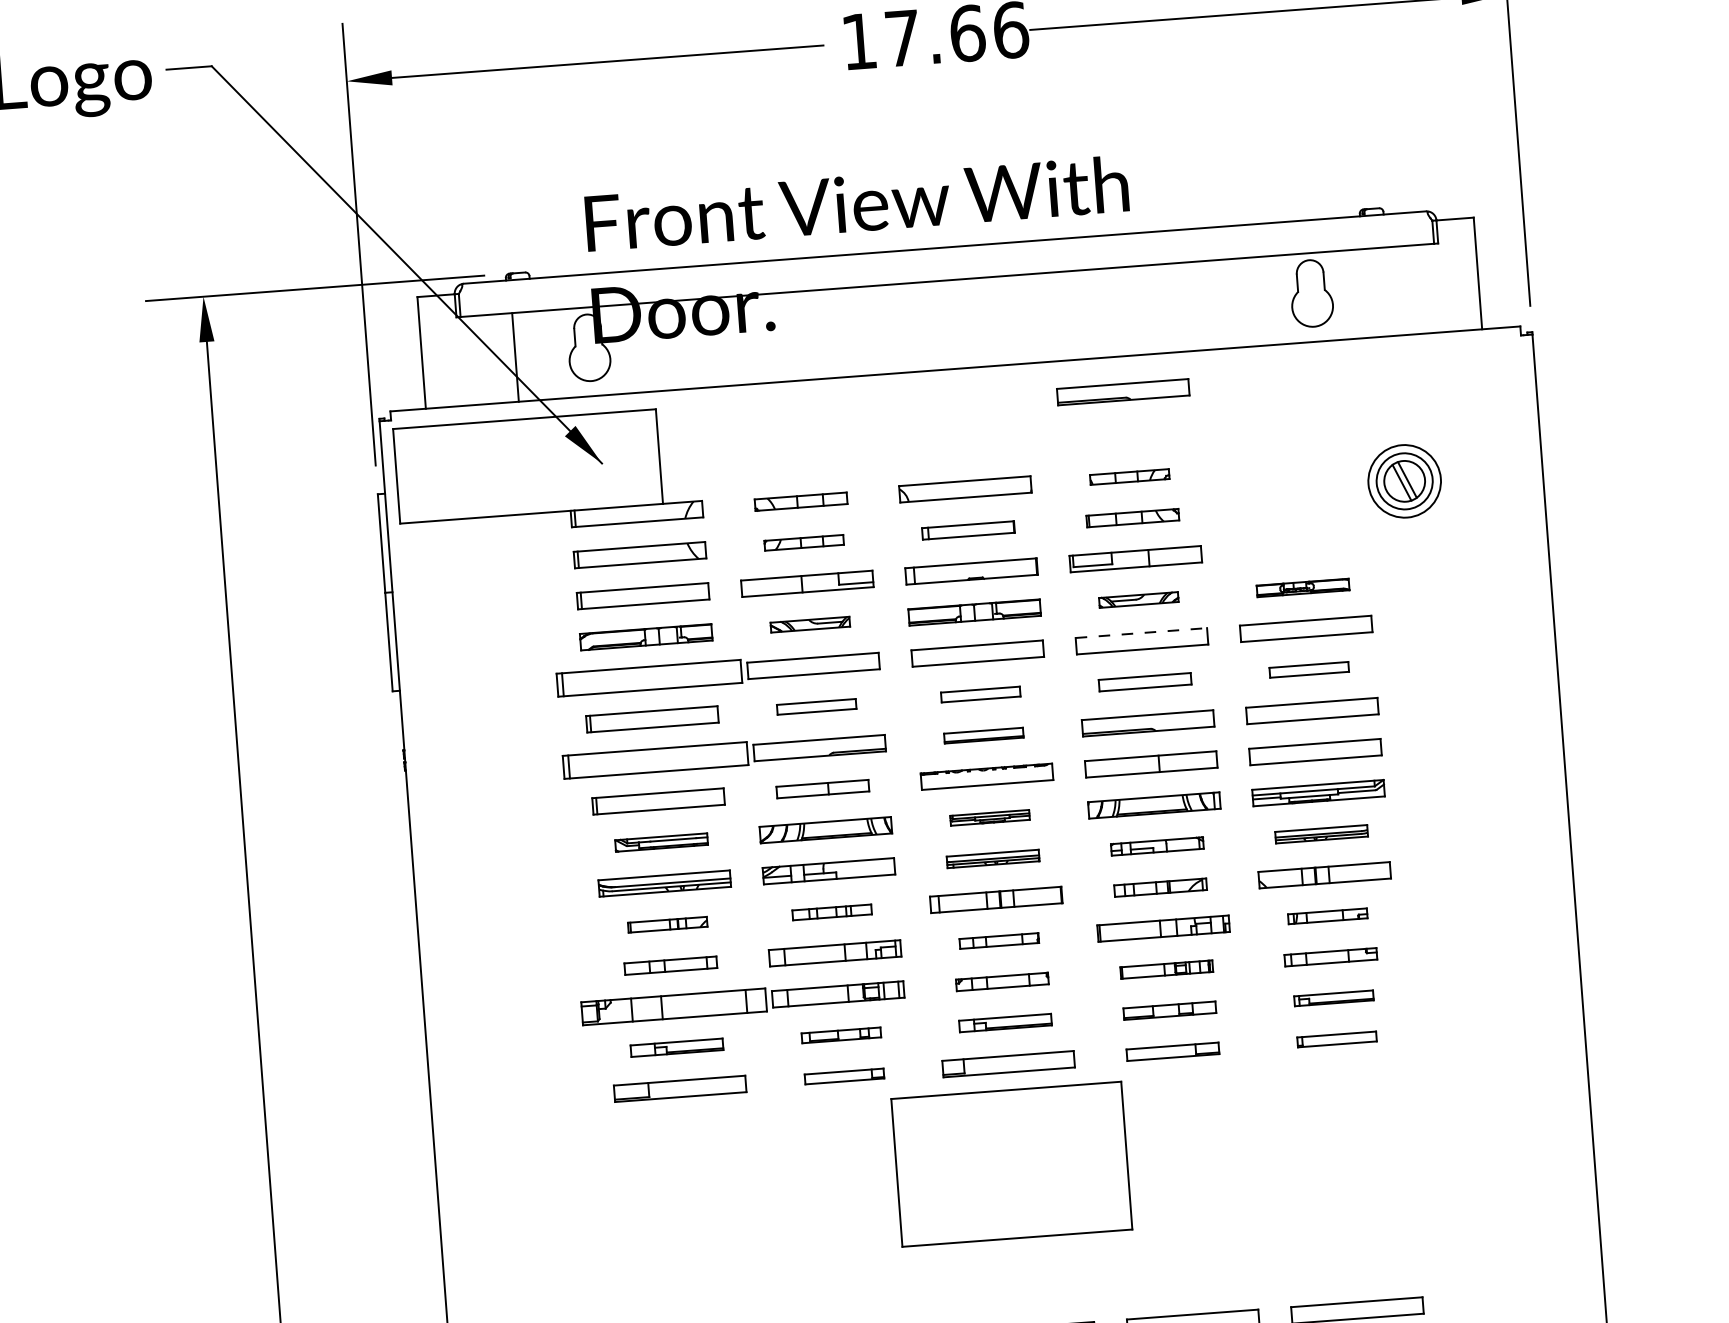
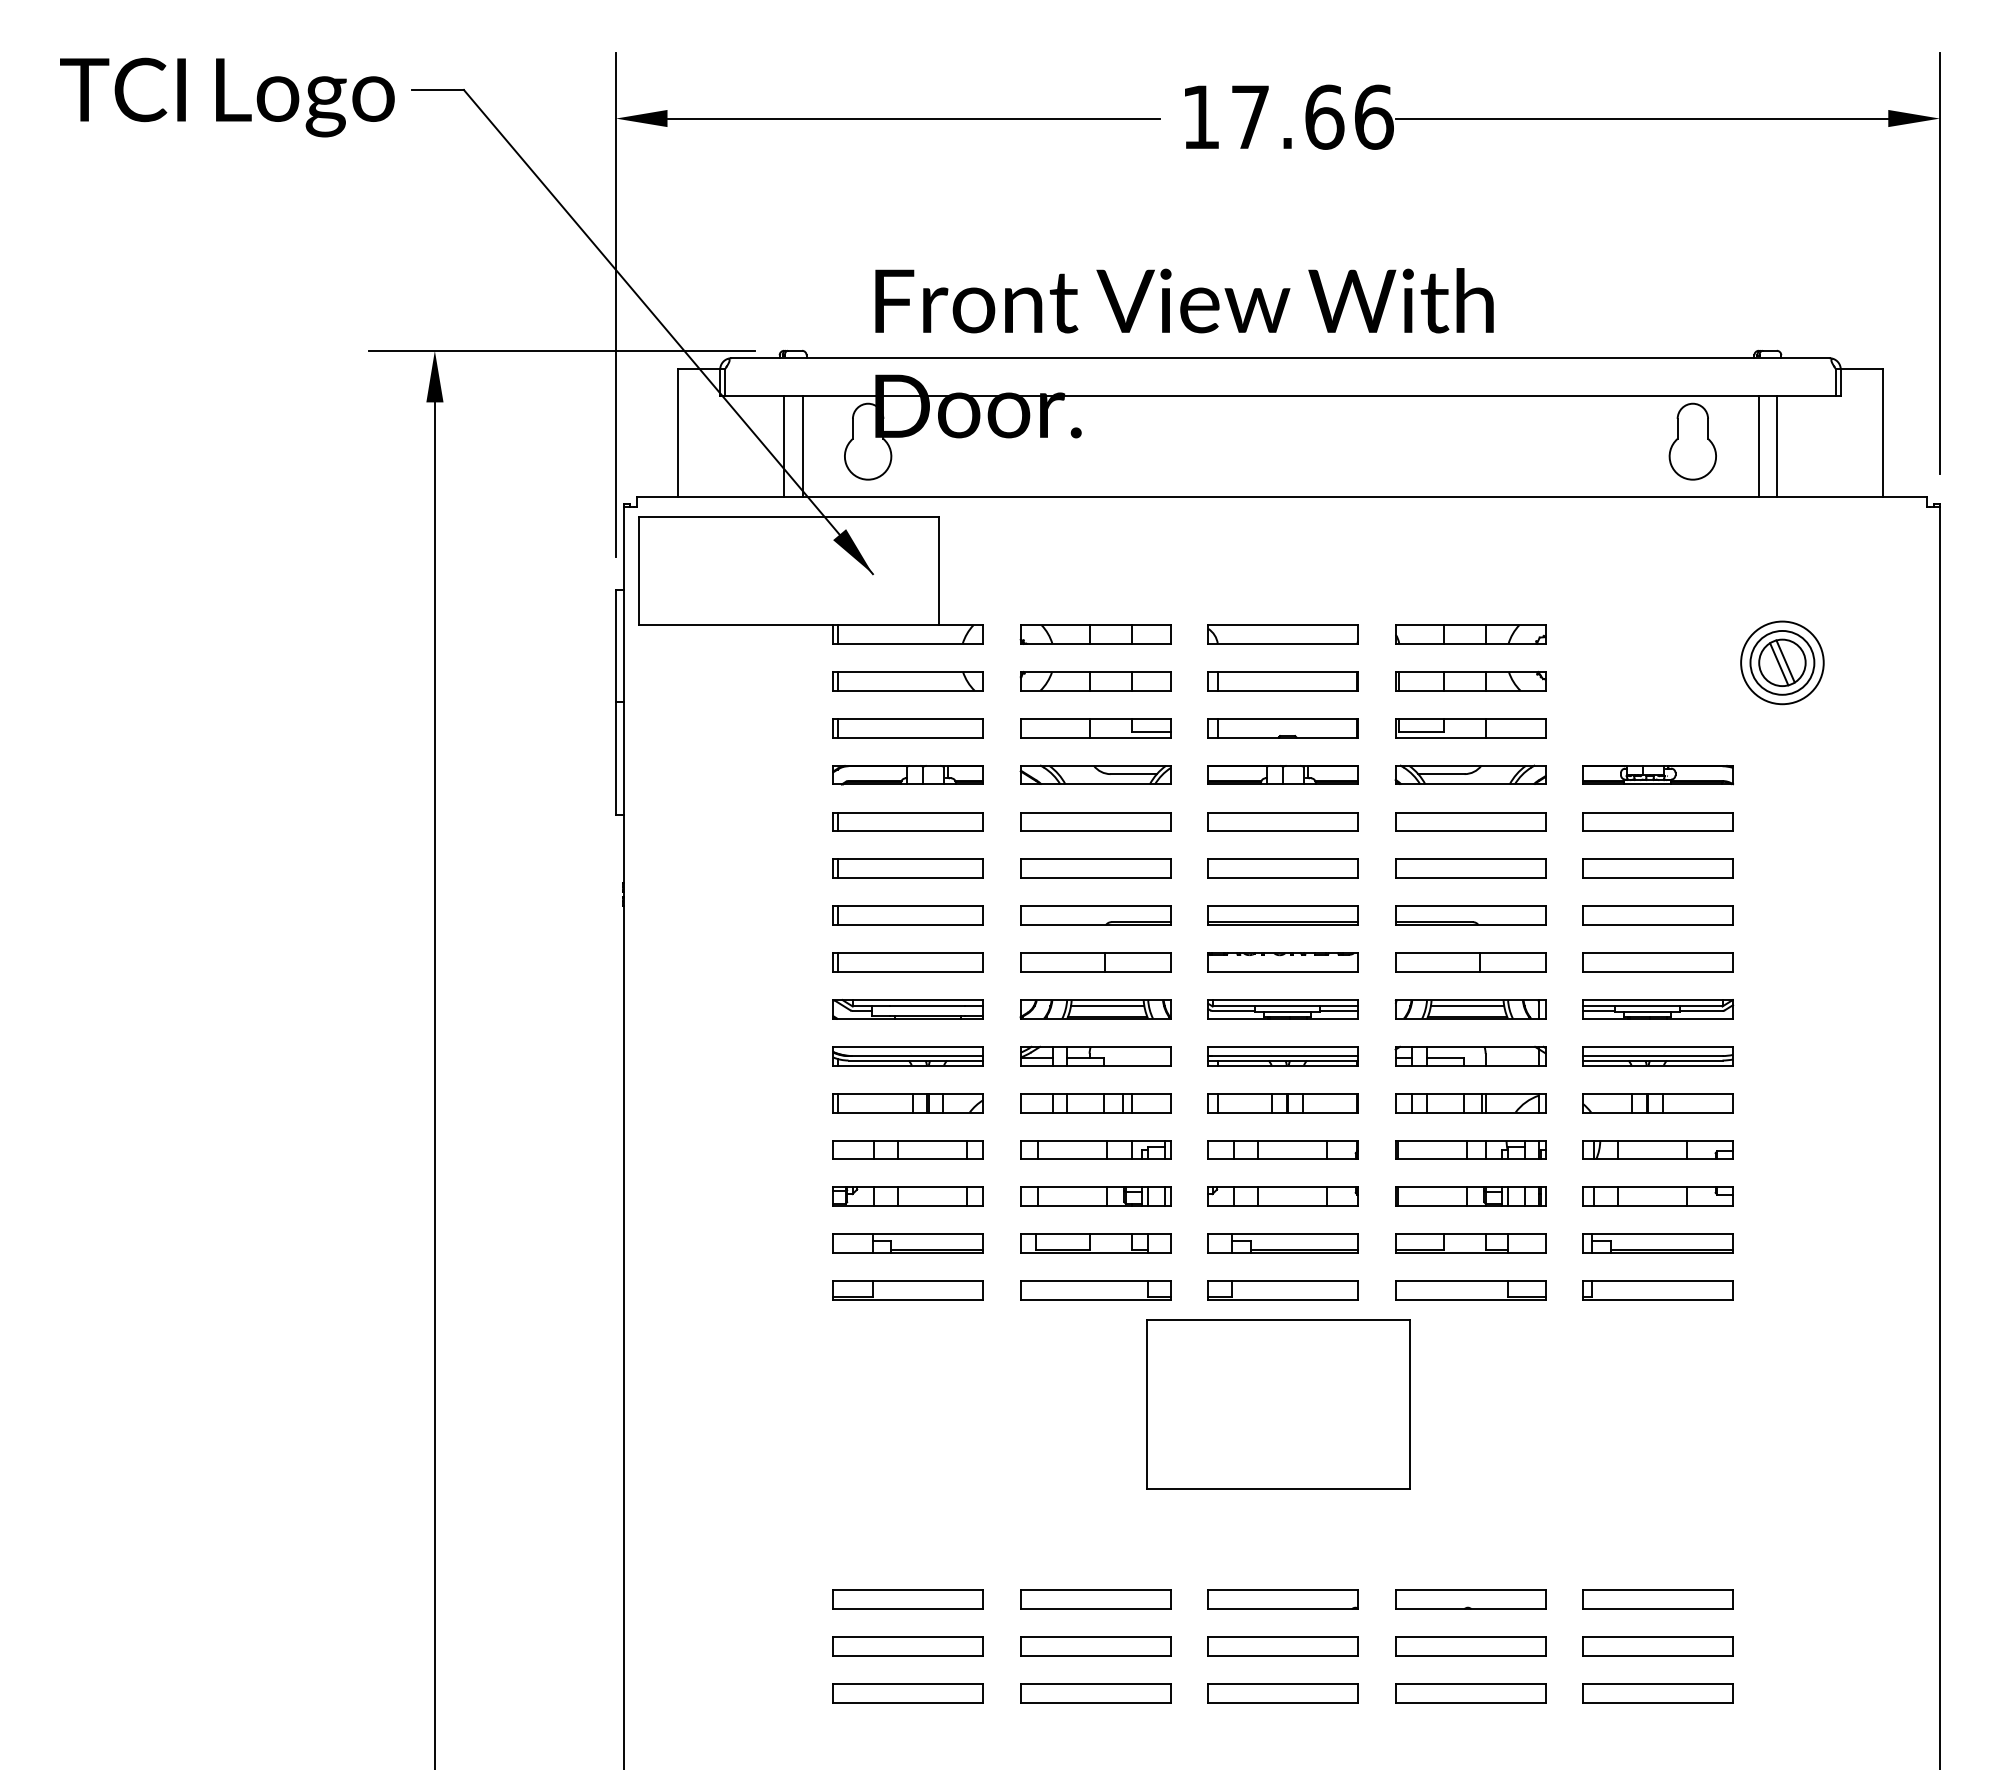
line: (1386, 291) -> (1777, 445), added
line: (1369, 292) -> (1758, 445), added
line: (531, 355) -> (802, 445), added
part: (1123, 392) -> (1470, 537), removed
part: (1129, 477) -> (1470, 634), size x1.67
part: (800, 501) -> (1095, 634), size x1.43
part: (1132, 518) -> (1470, 681), size x1.43
part: (967, 530) -> (1282, 681), size x1.43
part: (804, 542) -> (1095, 681), size x1.67
part: (1302, 588) -> (1657, 775), size x1.43
part: (1138, 599) -> (1470, 774), size x1.67
part: (810, 624) -> (1095, 774), size x1.67
line: (1141, 632) -> (1470, 812), dashed -> solid
part: (1308, 669) -> (1657, 868), size x1.67
part: (648, 677) -> (907, 821), size x0.71
part: (1144, 682) -> (1470, 868), size x1.43
part: (980, 694) -> (1282, 868), size x1.67
part: (816, 706) -> (1095, 868), size x1.67
part: (983, 735) -> (1282, 915), size x1.67
part: (654, 760) -> (907, 915), size x0.71
part: (822, 789) -> (1095, 962), size x1.43
line: (1151, 803) -> (1467, 1006), added
part: (989, 817) -> (1282, 1009), size x1.67
line: (835, 826) -> (1107, 1006), added
part: (1321, 834) -> (1657, 1056), size x1.43
part: (660, 842) -> (907, 1009), size x1.43
part: (1157, 845) -> (1470, 1055), size x1.43
part: (992, 859) -> (1282, 1056), size x1.43
part: (1160, 887) -> (1470, 1103), size x1.43
part: (831, 912) -> (1095, 1103), size x1.67
part: (1327, 915) -> (1657, 1149), size x1.67
part: (667, 925) -> (907, 1103), size x1.67
part: (998, 940) -> (1282, 1149), size x1.67
part: (1330, 957) -> (1657, 1196), size x1.43
part: (670, 965) -> (907, 1149), size x1.43
part: (1166, 969) -> (1470, 1196), size x1.43
part: (1001, 981) -> (1282, 1196), size x1.43
part: (1333, 998) -> (1657, 1243), size x1.67
part: (673, 1006) -> (907, 1196), size x0.71
part: (1169, 1010) -> (1470, 1243), size x1.43
part: (1004, 1022) -> (1282, 1243), size x1.43
part: (841, 1035) -> (1095, 1243), size x1.67
part: (1336, 1039) -> (1657, 1290), size x1.67
part: (676, 1047) -> (907, 1243), size x1.43
part: (1172, 1051) -> (1470, 1290), size x1.43
part: (844, 1076) -> (1095, 1290), size x1.67

